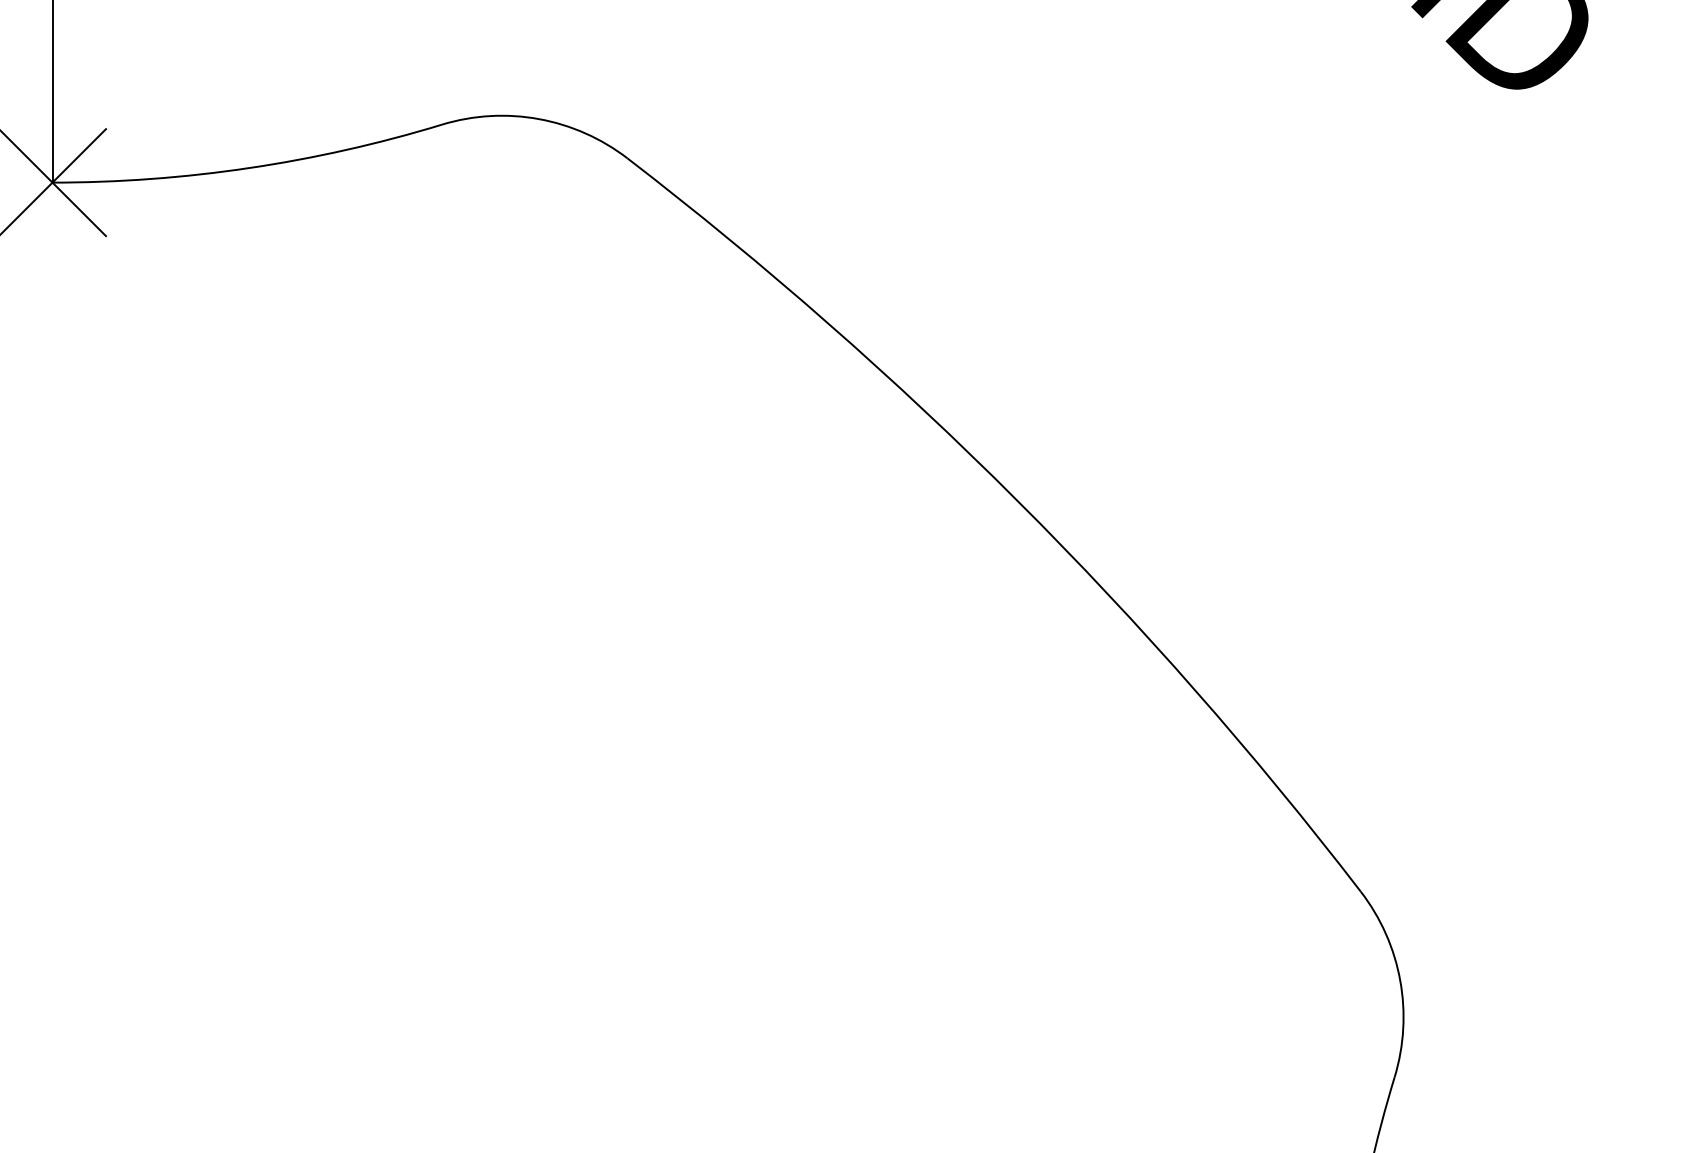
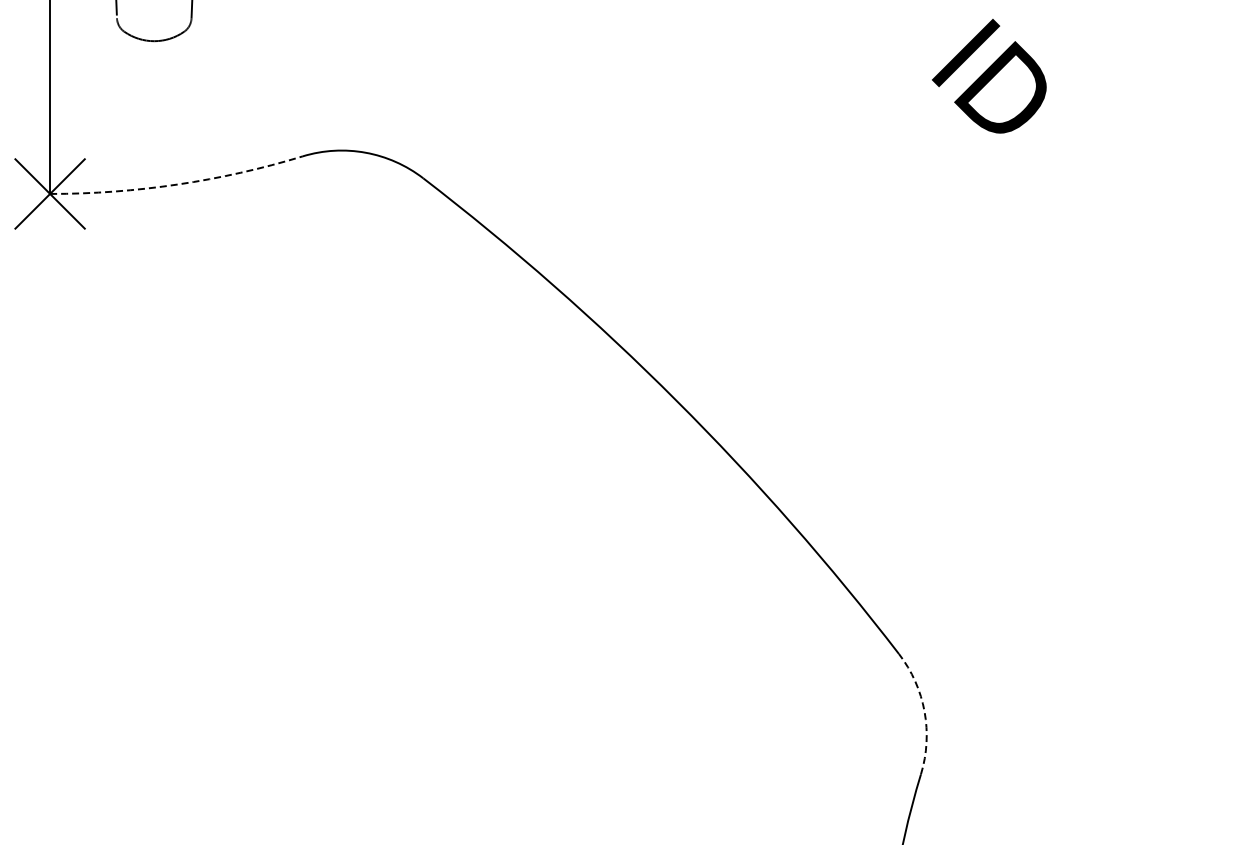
arc: (248, 168) -> (177, 184), solid -> dashed
arc: (1400, 980) -> (924, 711), solid -> dashed

